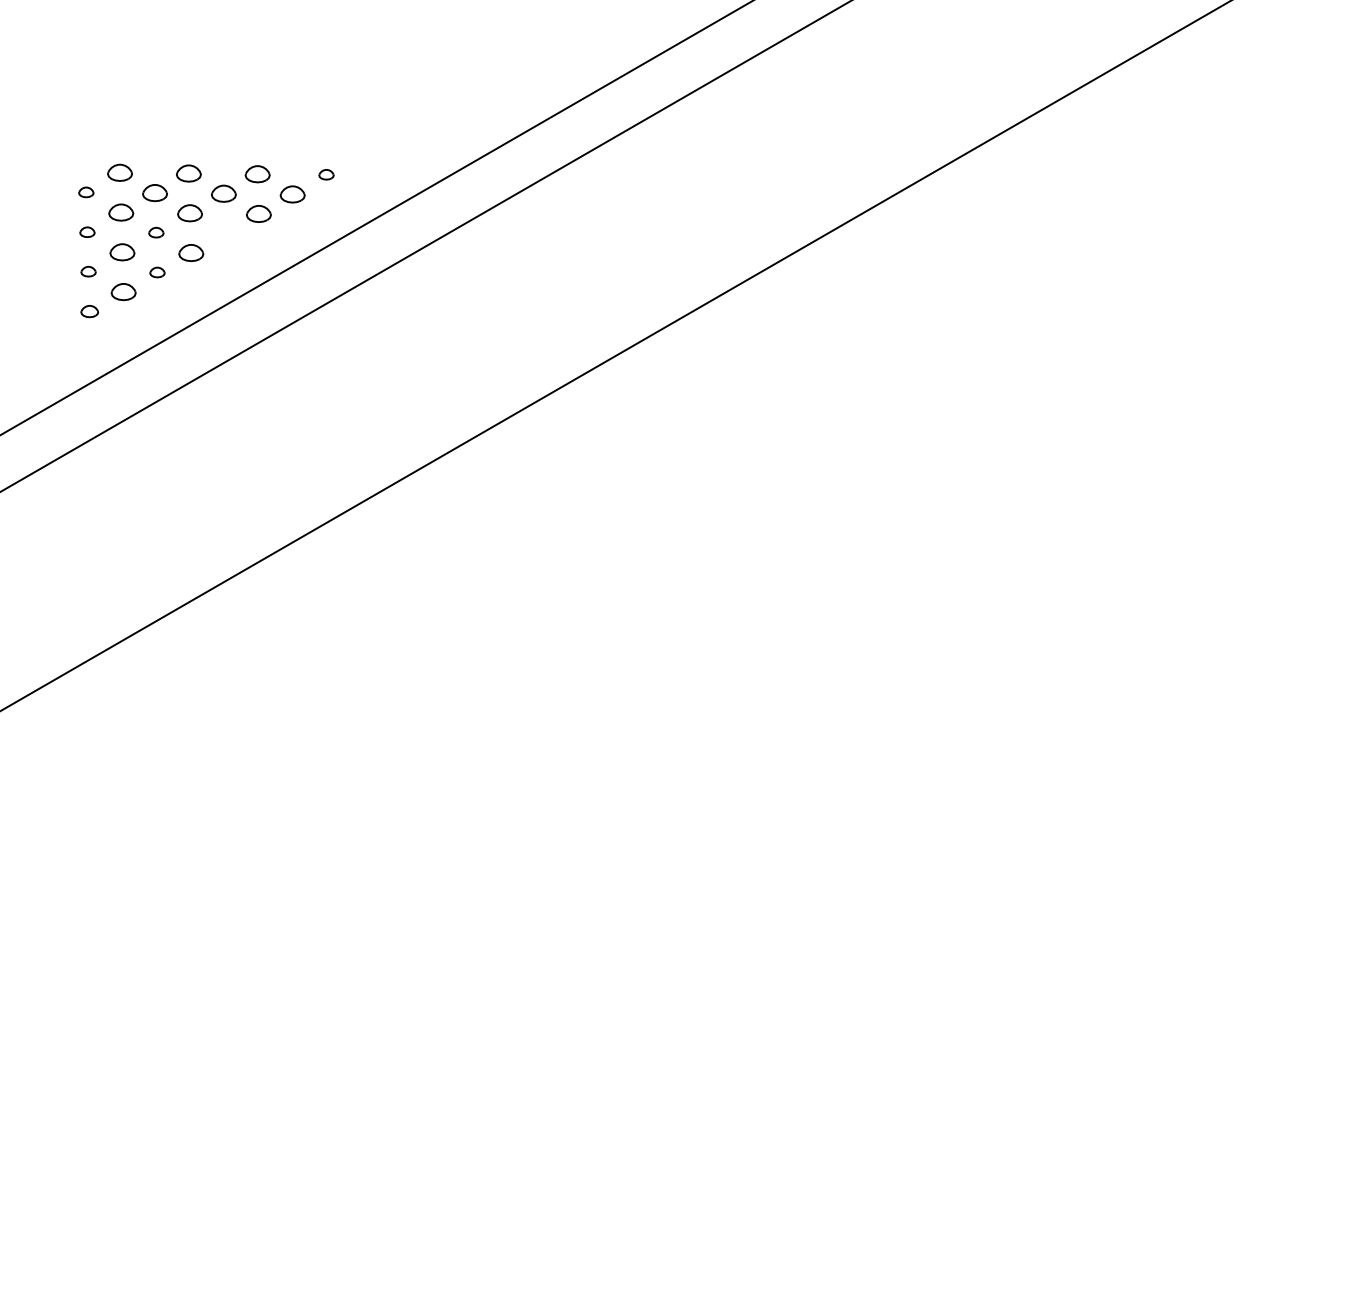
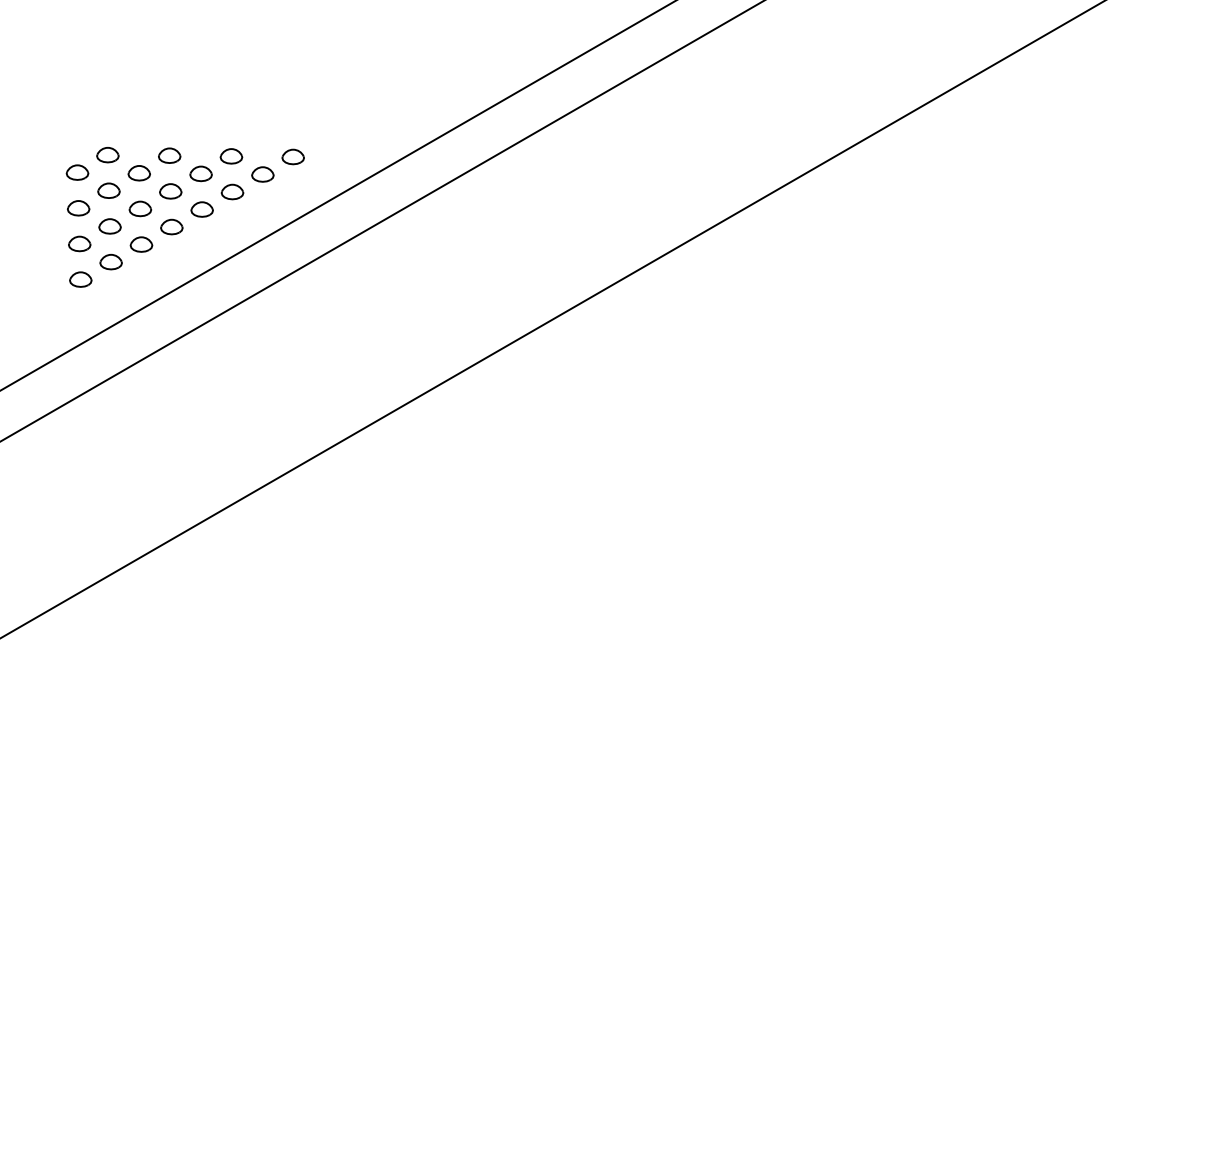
part: (326, 174) -> (293, 156), size x1.67
part: (86, 192) -> (77, 172), size x1.67
part: (87, 232) -> (78, 208), size x1.67
part: (156, 232) -> (140, 208), size x1.67
part: (224, 233) -> (201, 209), added
part: (88, 271) -> (79, 243), size x1.67
part: (157, 272) -> (141, 244), size x1.67
part: (89, 311) -> (80, 279), size x1.43

